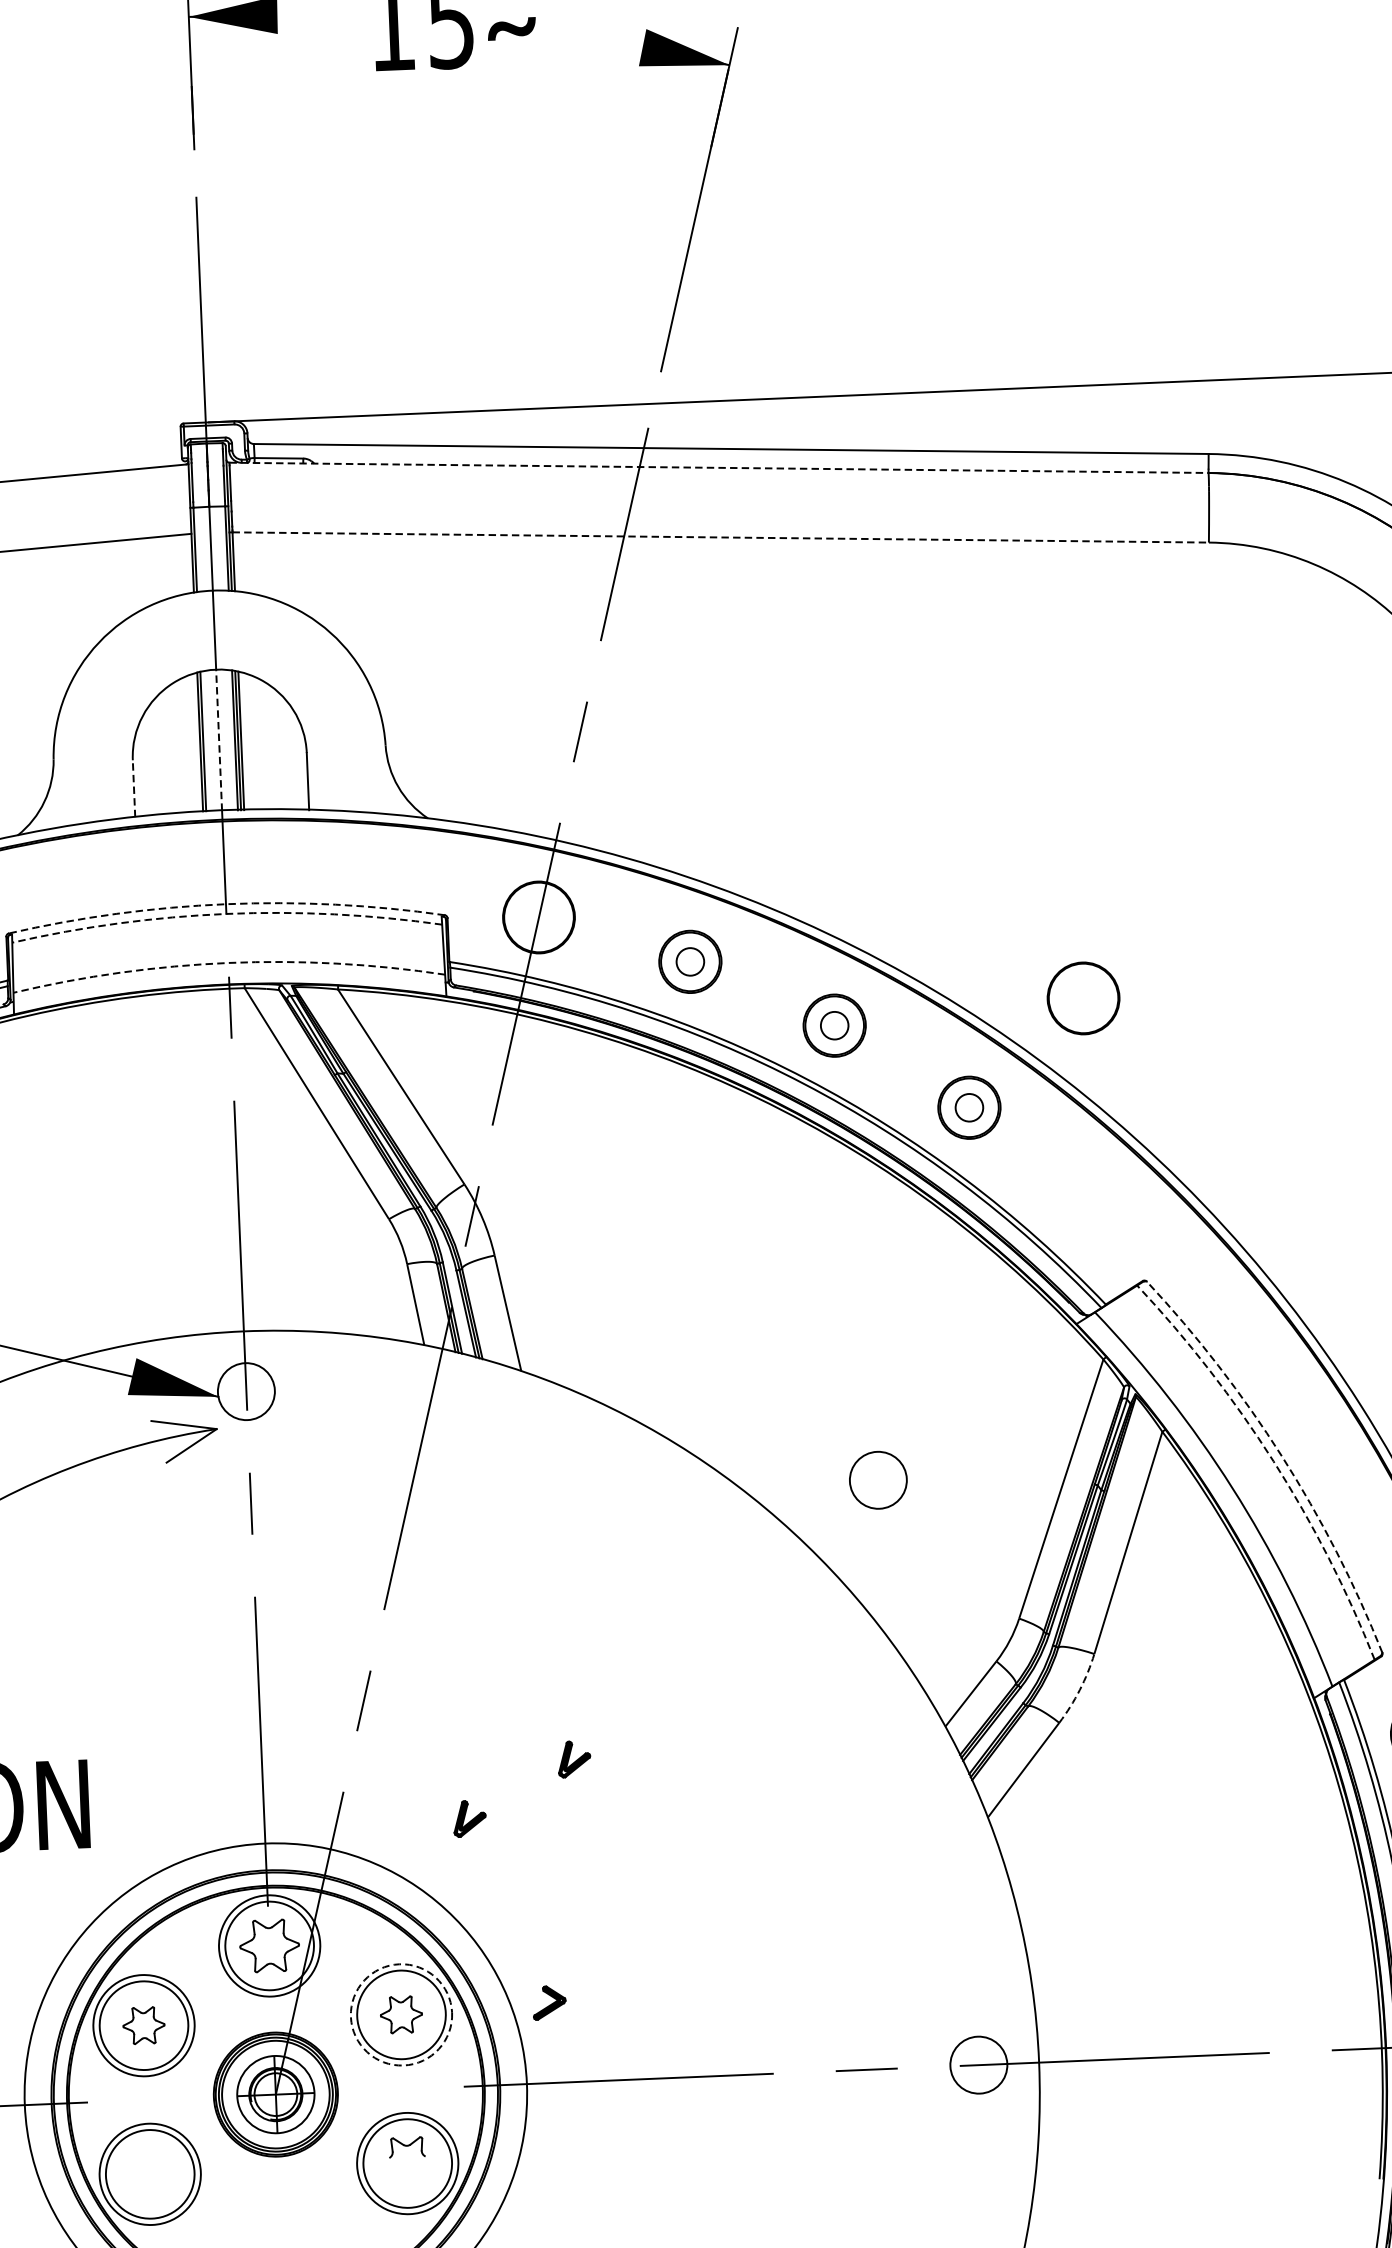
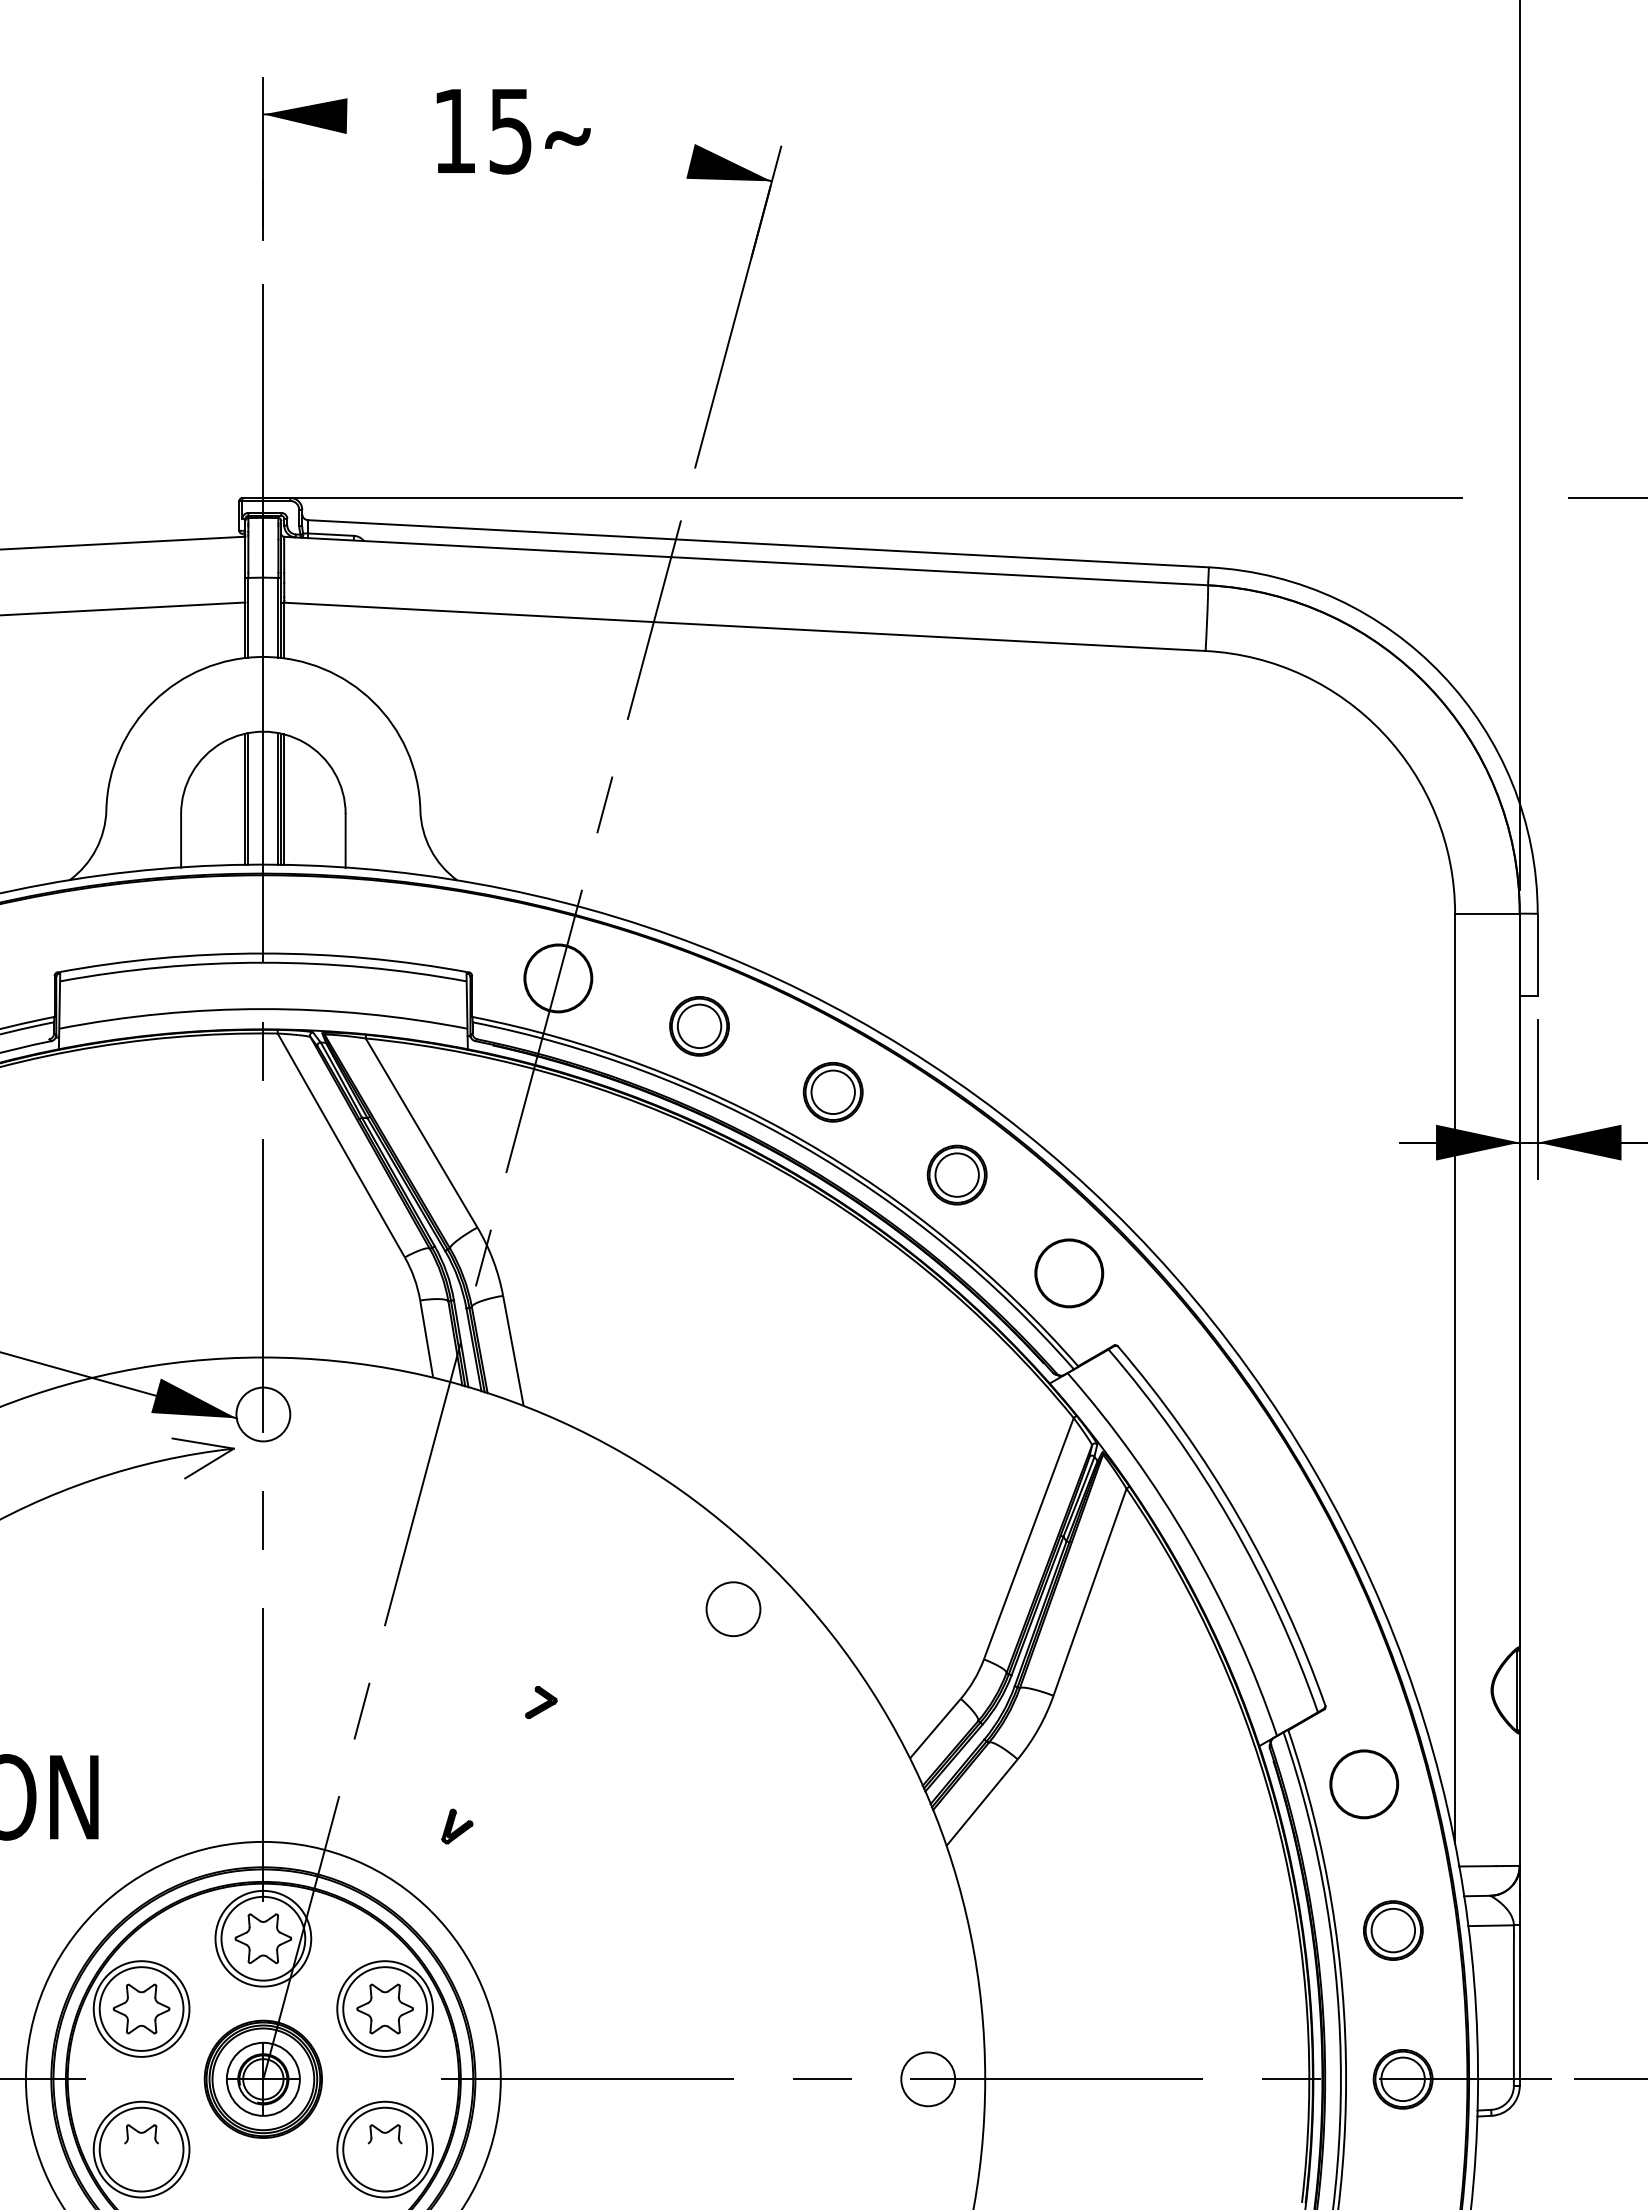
line: (719, 468) -> (746, 561), dashed -> solid
line: (721, 537) -> (745, 626), dashed -> solid
line: (219, 740) -> (263, 798), dashed -> solid
line: (134, 788) -> (181, 840), dashed -> solid
arc: (226, 904) -> (263, 953), dashed -> solid
arc: (226, 913) -> (263, 962), dashed -> solid
circle: (690, 962) -> (699, 1026), size x1.67
arc: (228, 963) -> (263, 1009), dashed -> solid
part: (1083, 998) -> (1069, 1273), moved
circle: (833, 1025) -> (832, 1092), size x1.67
circle: (968, 1107) -> (956, 1174), size x1.67
arc: (1282, 1456) -> (1238, 1516), dashed -> solid
arc: (1273, 1461) -> (1230, 1521), dashed -> solid
circle: (878, 1479) -> (733, 1608), moved
arc: (1079, 1690) -> (1038, 1729), dashed -> solid
part: (574, 1759) -> (558, 1774), removed
part: (549, 2002) -> (541, 1702), moved
part: (400, 2014) -> (384, 2008), size x1.43
circle: (401, 2014) -> (385, 2008), dashed -> solid
part: (143, 2025) -> (141, 2008), size x1.43
part: (149, 2158) -> (141, 2134), added

